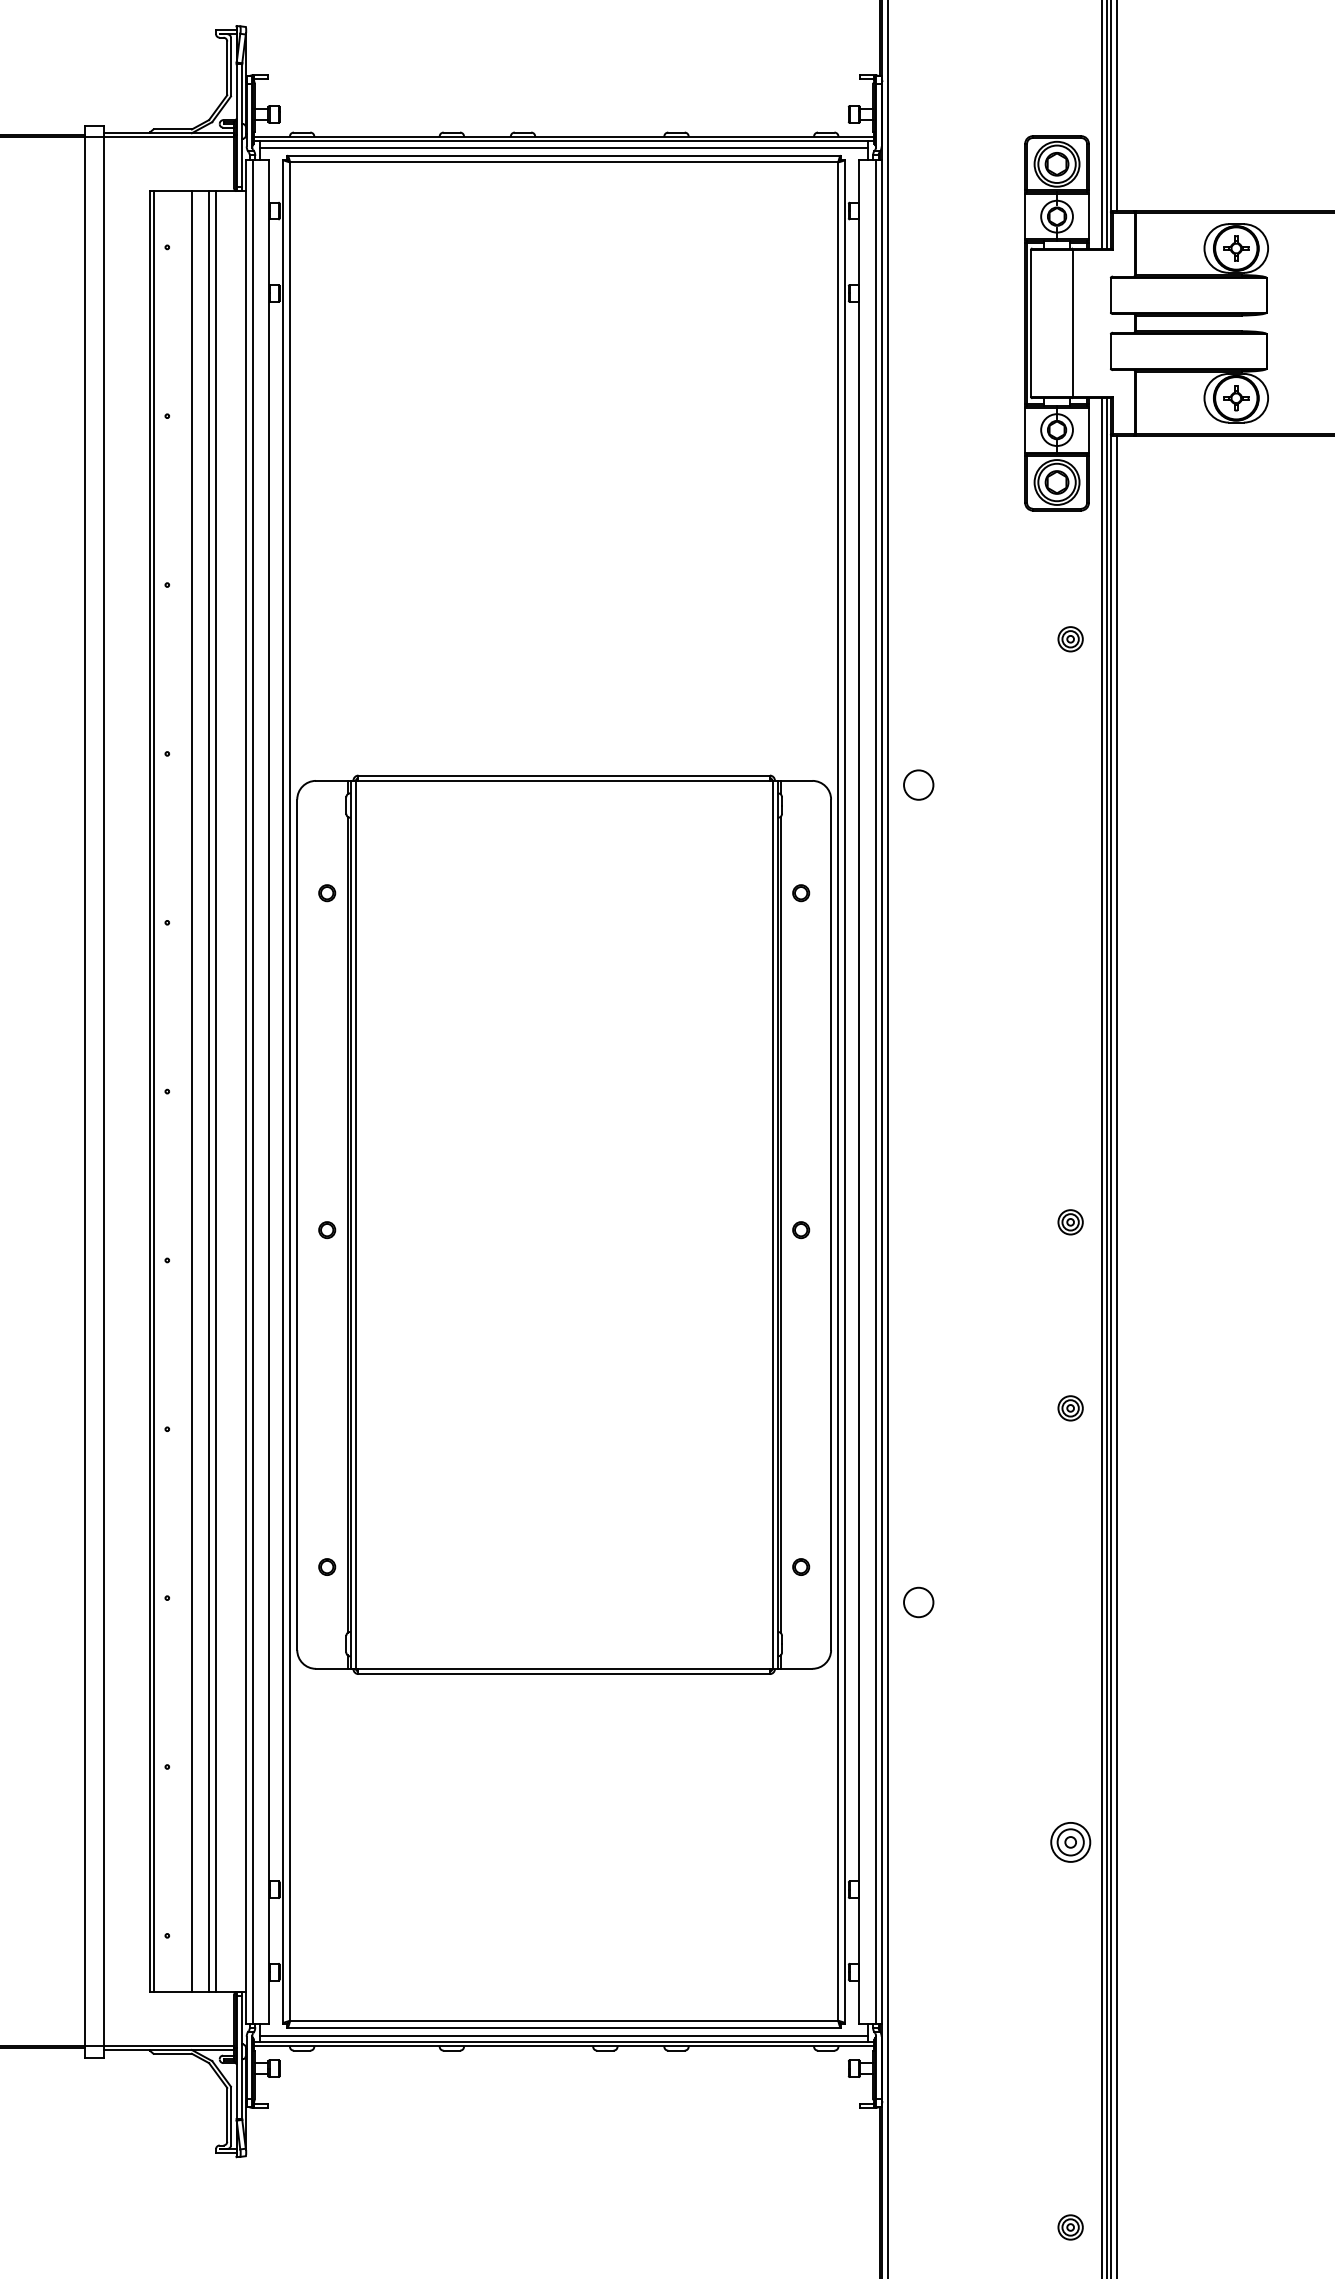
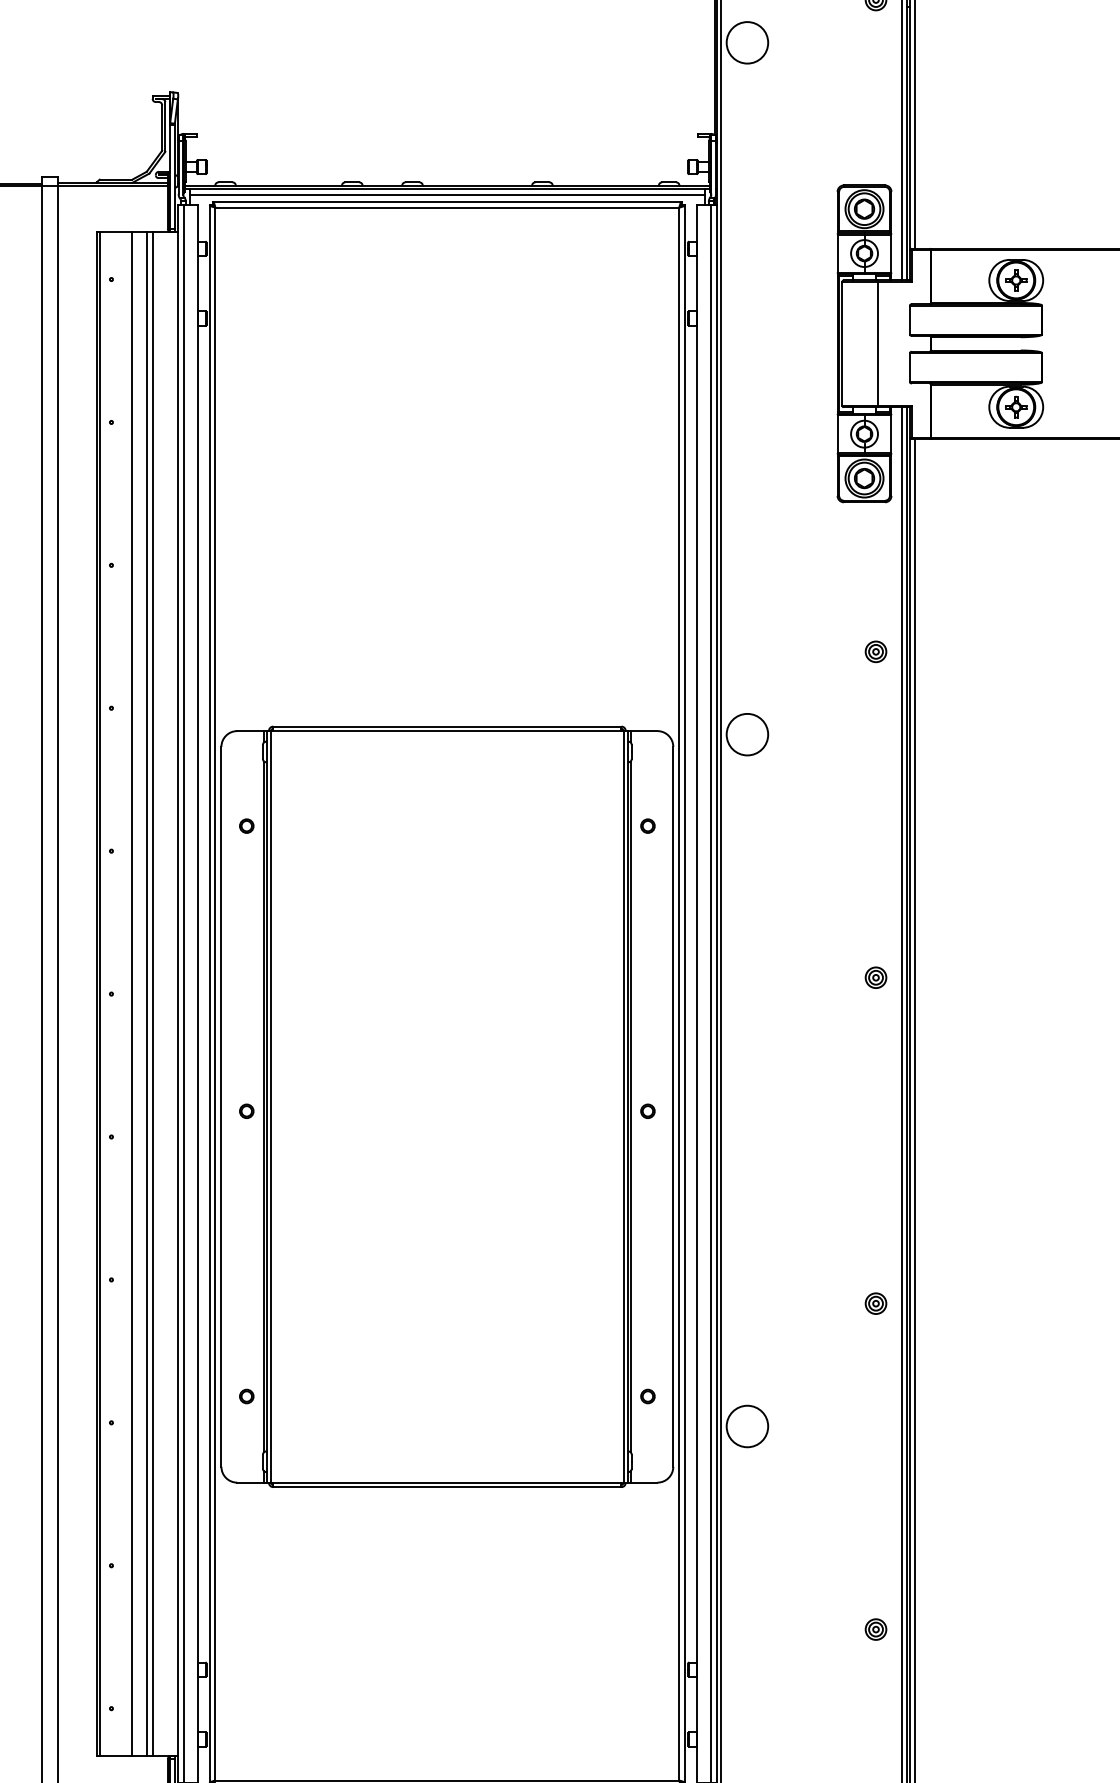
part: (1070, 639) -> (875, 652), moved
circle: (918, 784) -> (747, 734), size x1.67
part: (1070, 1222) -> (875, 977), moved
part: (1070, 1408) -> (875, 1303), moved
circle: (918, 1602) -> (747, 1426), size x1.67
part: (1070, 1842) -> (875, 1629), size x0.62

